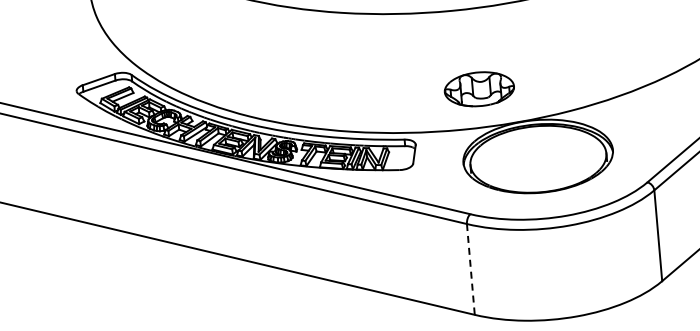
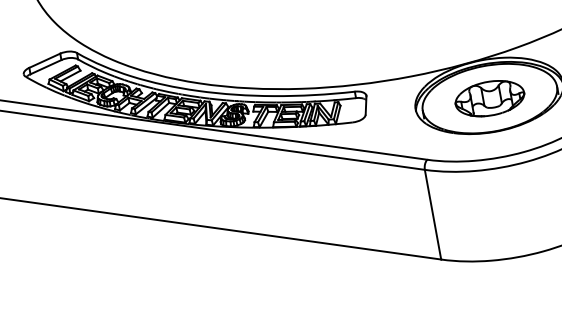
part: (478, 89) -> (489, 98), moved
line: (470, 269) -> (432, 214), dashed -> solid

